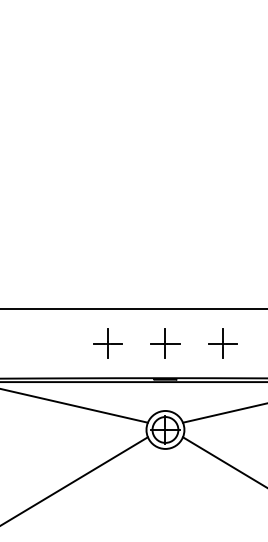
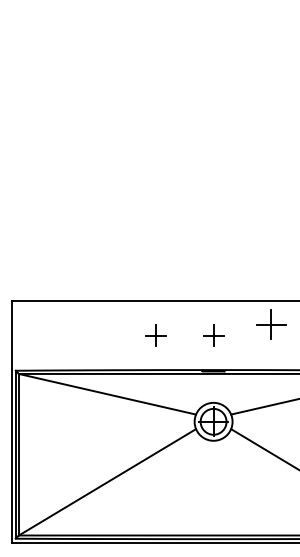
part: (107, 343) -> (155, 335), size x0.7
part: (165, 343) -> (213, 335), size x0.7
part: (223, 343) -> (271, 324), moved

